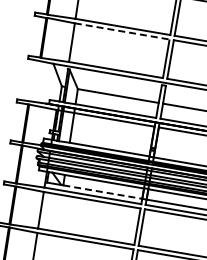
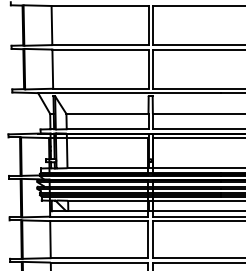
line: (122, 31) -> (100, 49), dashed -> solid
line: (102, 192) -> (108, 211), dashed -> solid

